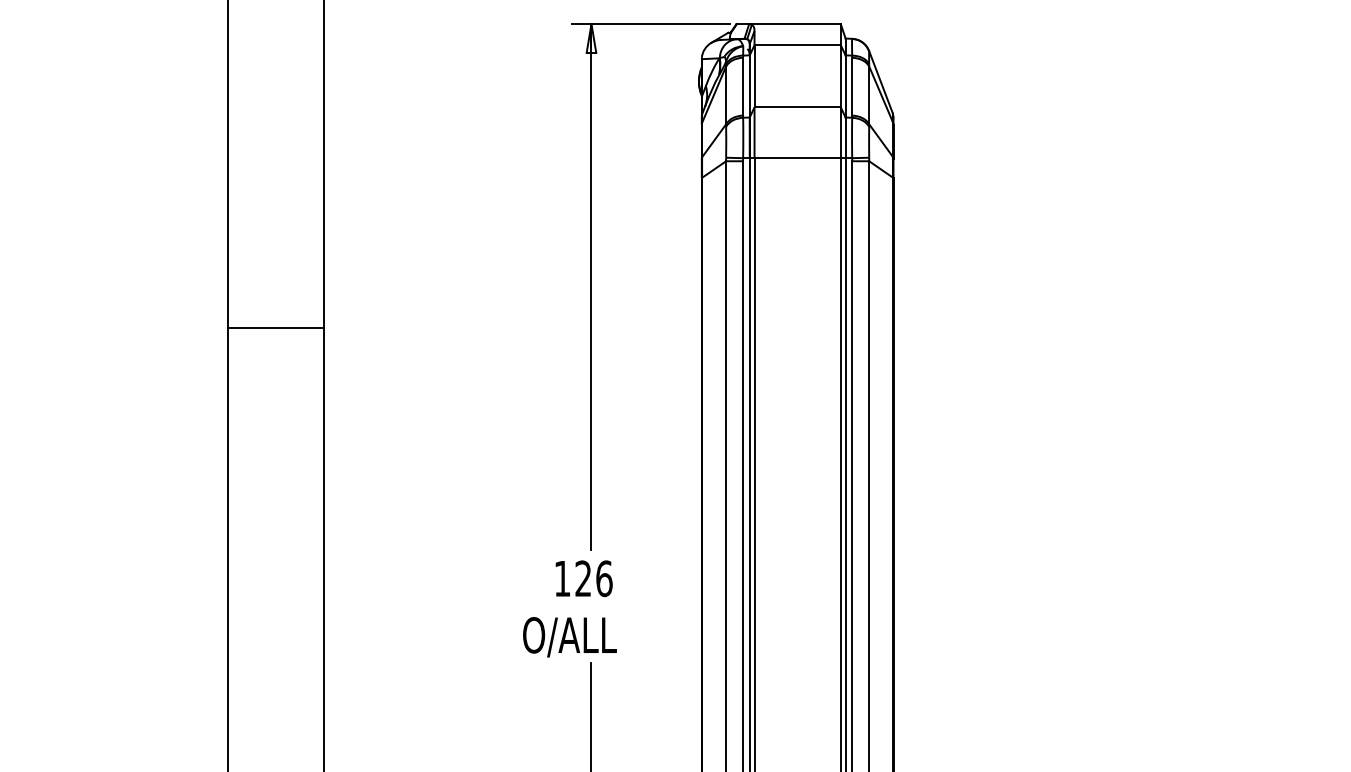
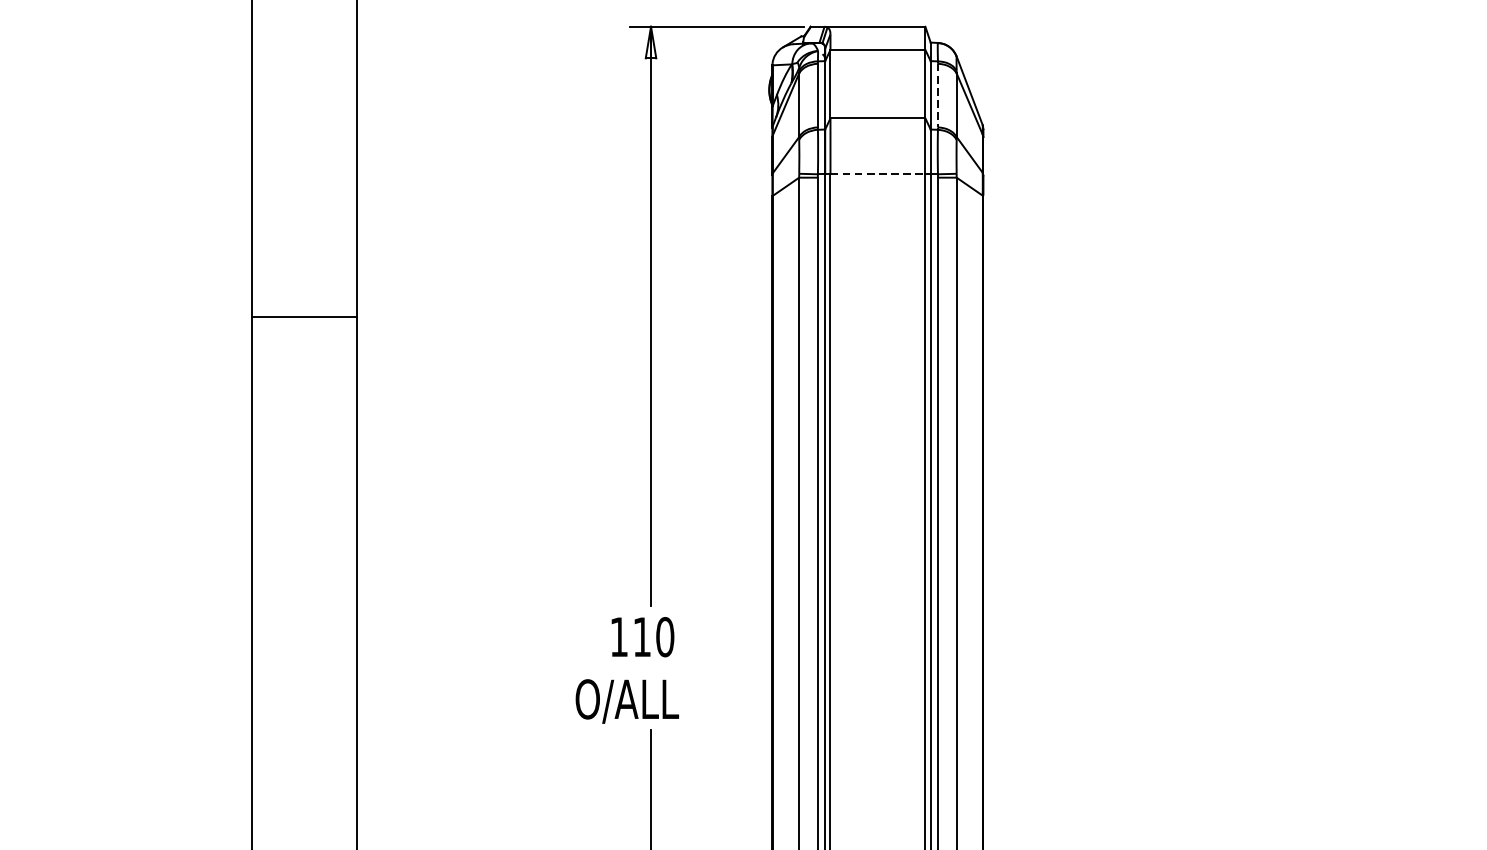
line: (852, 86) -> (938, 95), solid -> dashed
line: (798, 158) -> (878, 174), solid -> dashed
line: (276, 328) -> (304, 316), moved
text: (593, 578) -> (653, 636), 126 -> 110

